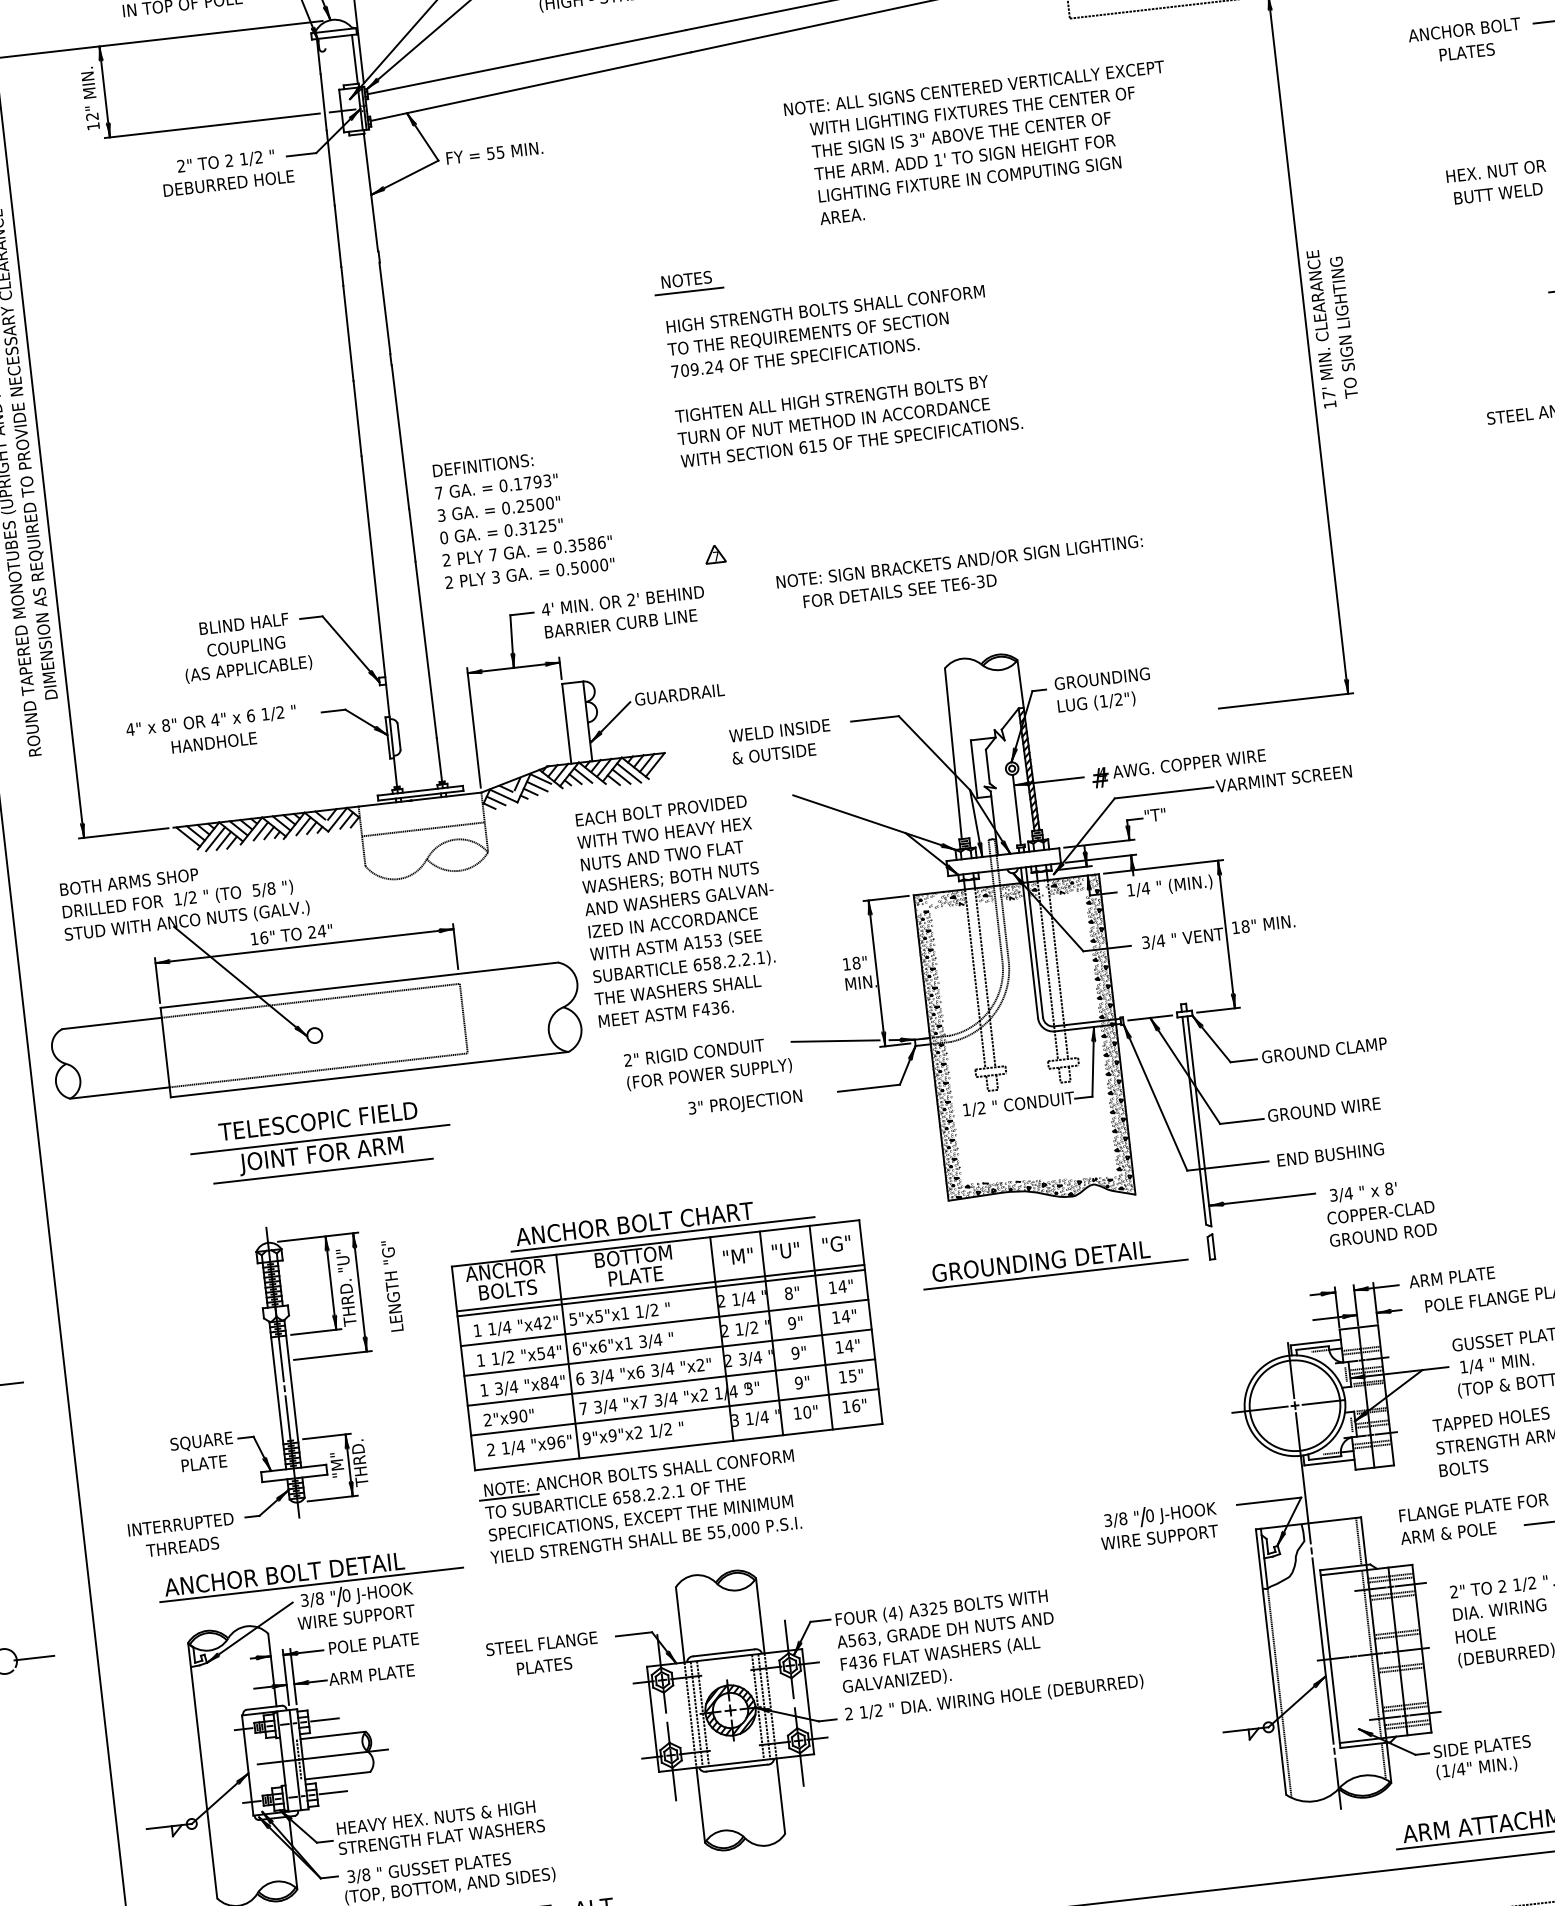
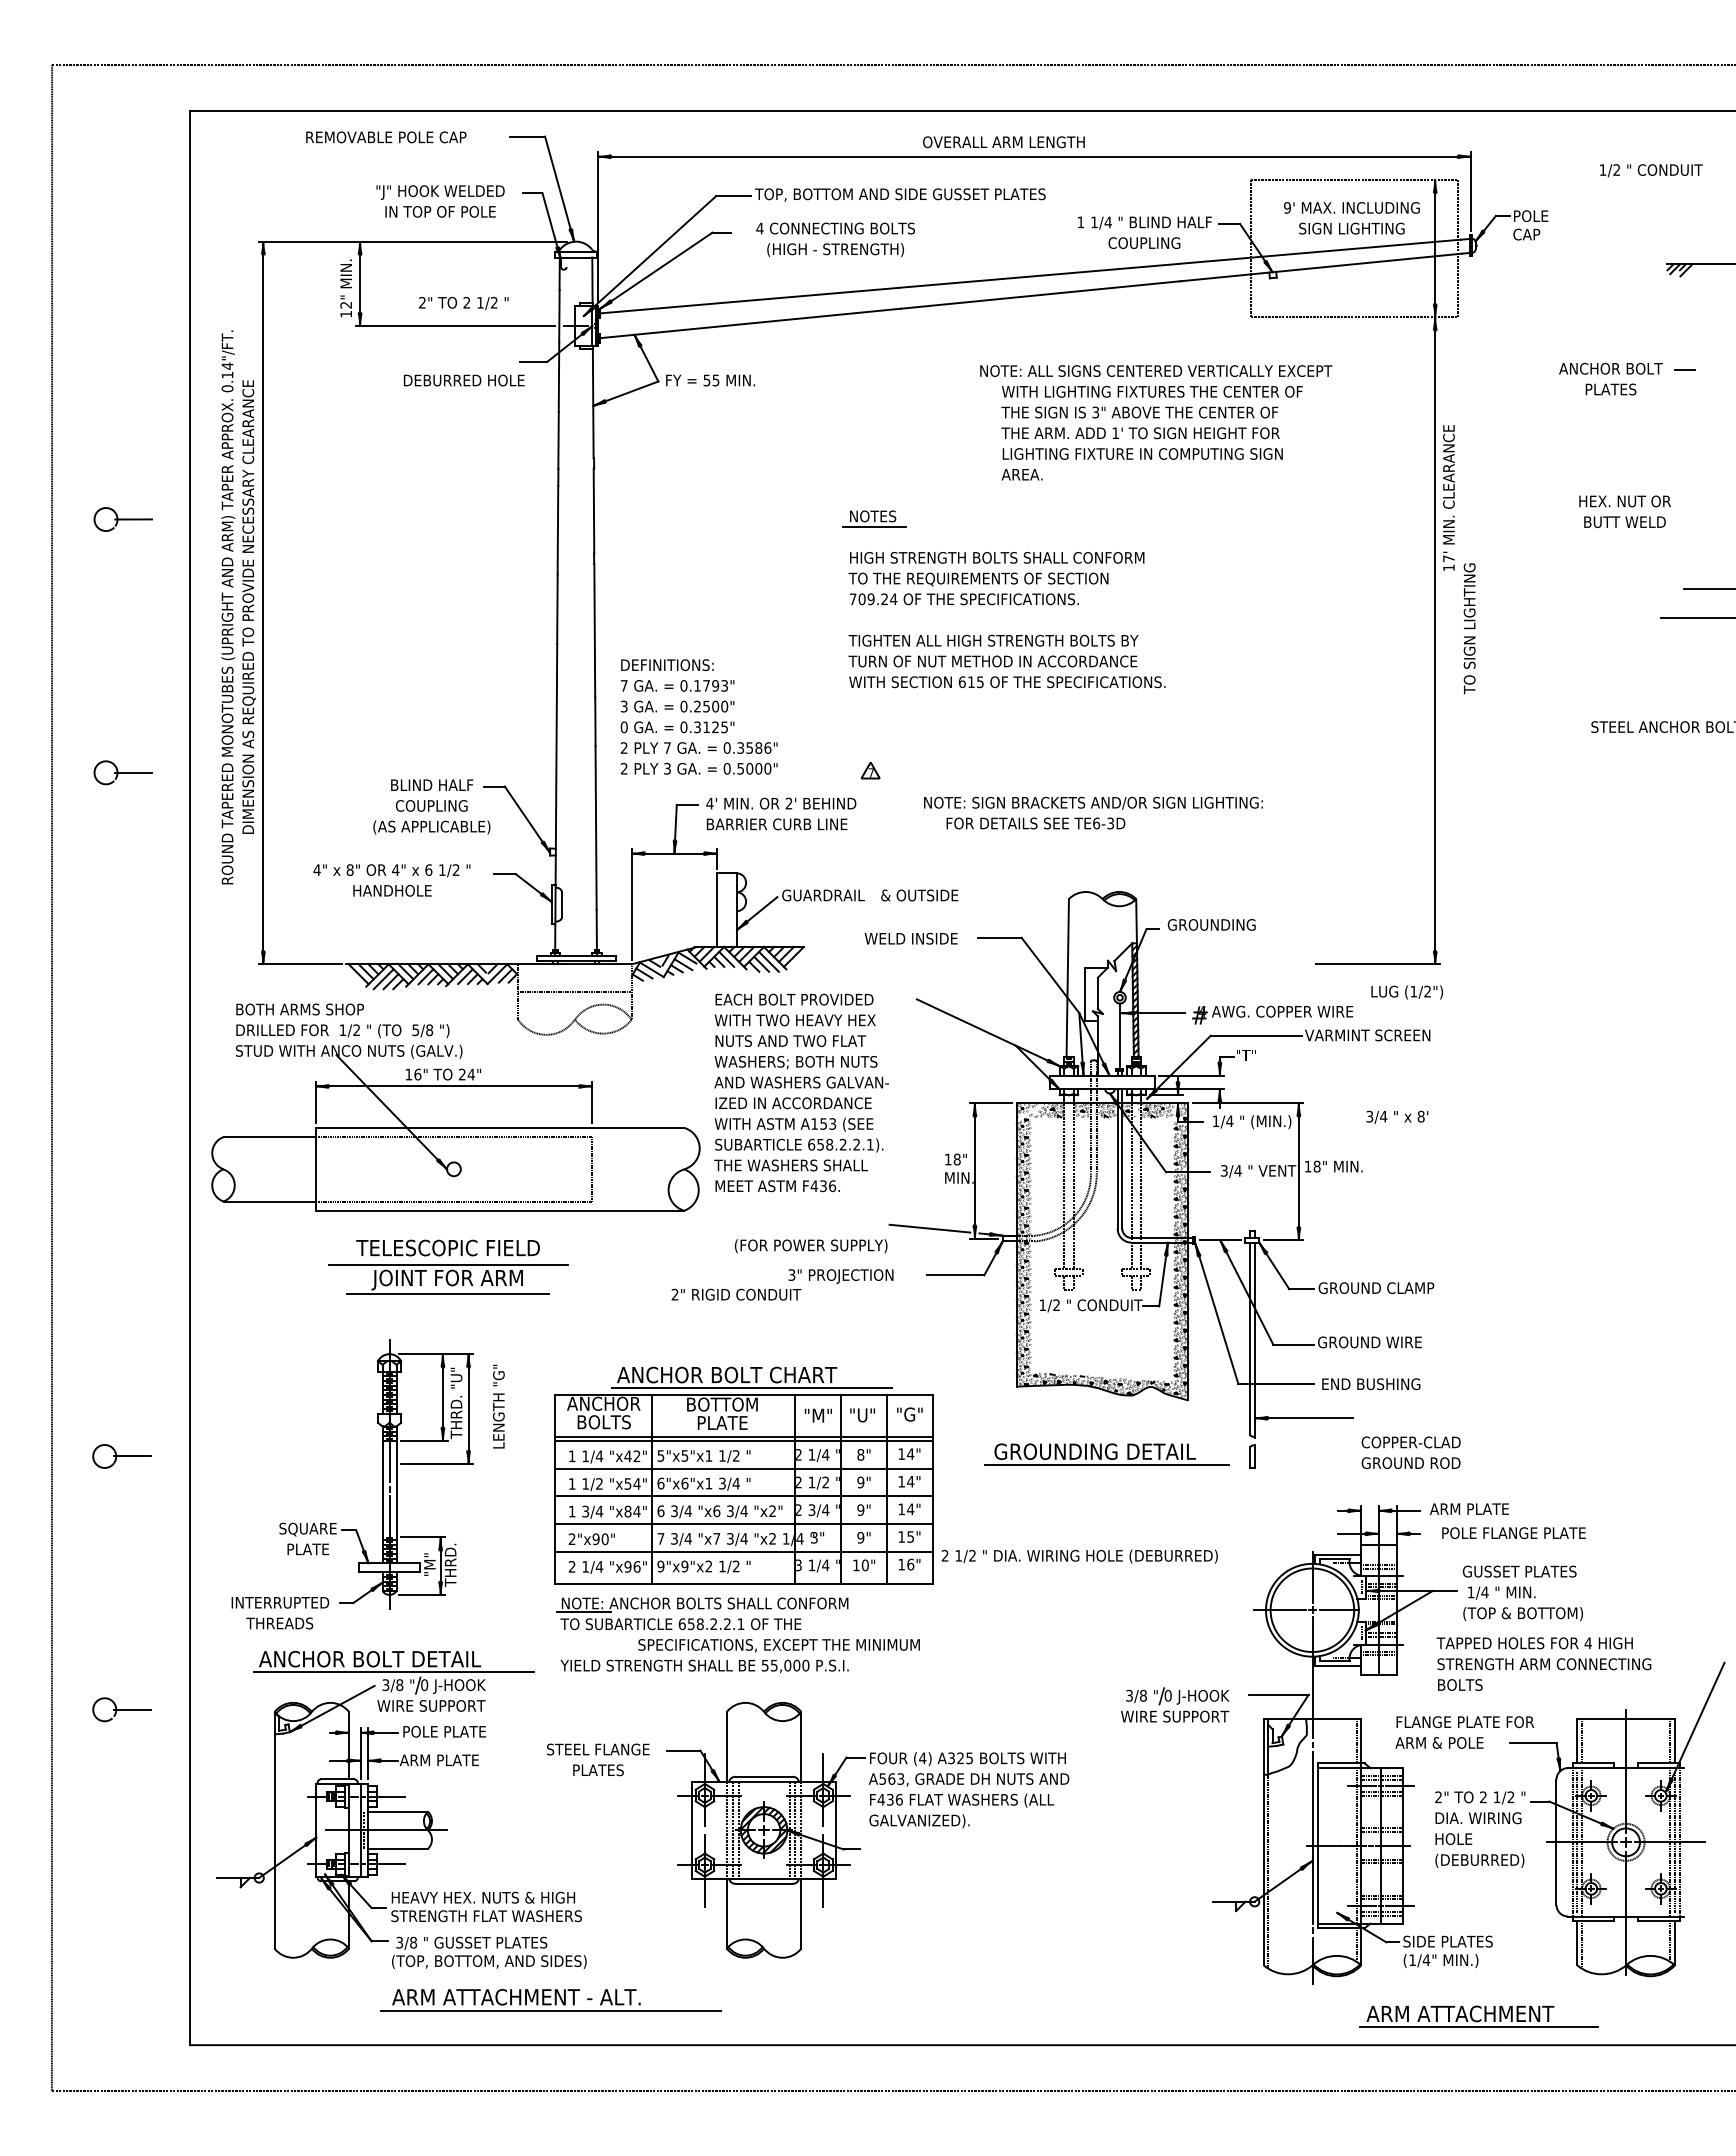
text: (225, 160) -> (463, 302), moved
text: (1321, 328) -> (1448, 497), moved
text: (1095, 703) -> (1406, 992), moved
text: (773, 753) -> (919, 895), moved
text: (694, 1052) -> (736, 1294), moved
text: (1363, 1191) -> (1397, 1116), moved
text: (640, 1518) -> (778, 1645), moved
text: (994, 1698) -> (1079, 1556), moved

